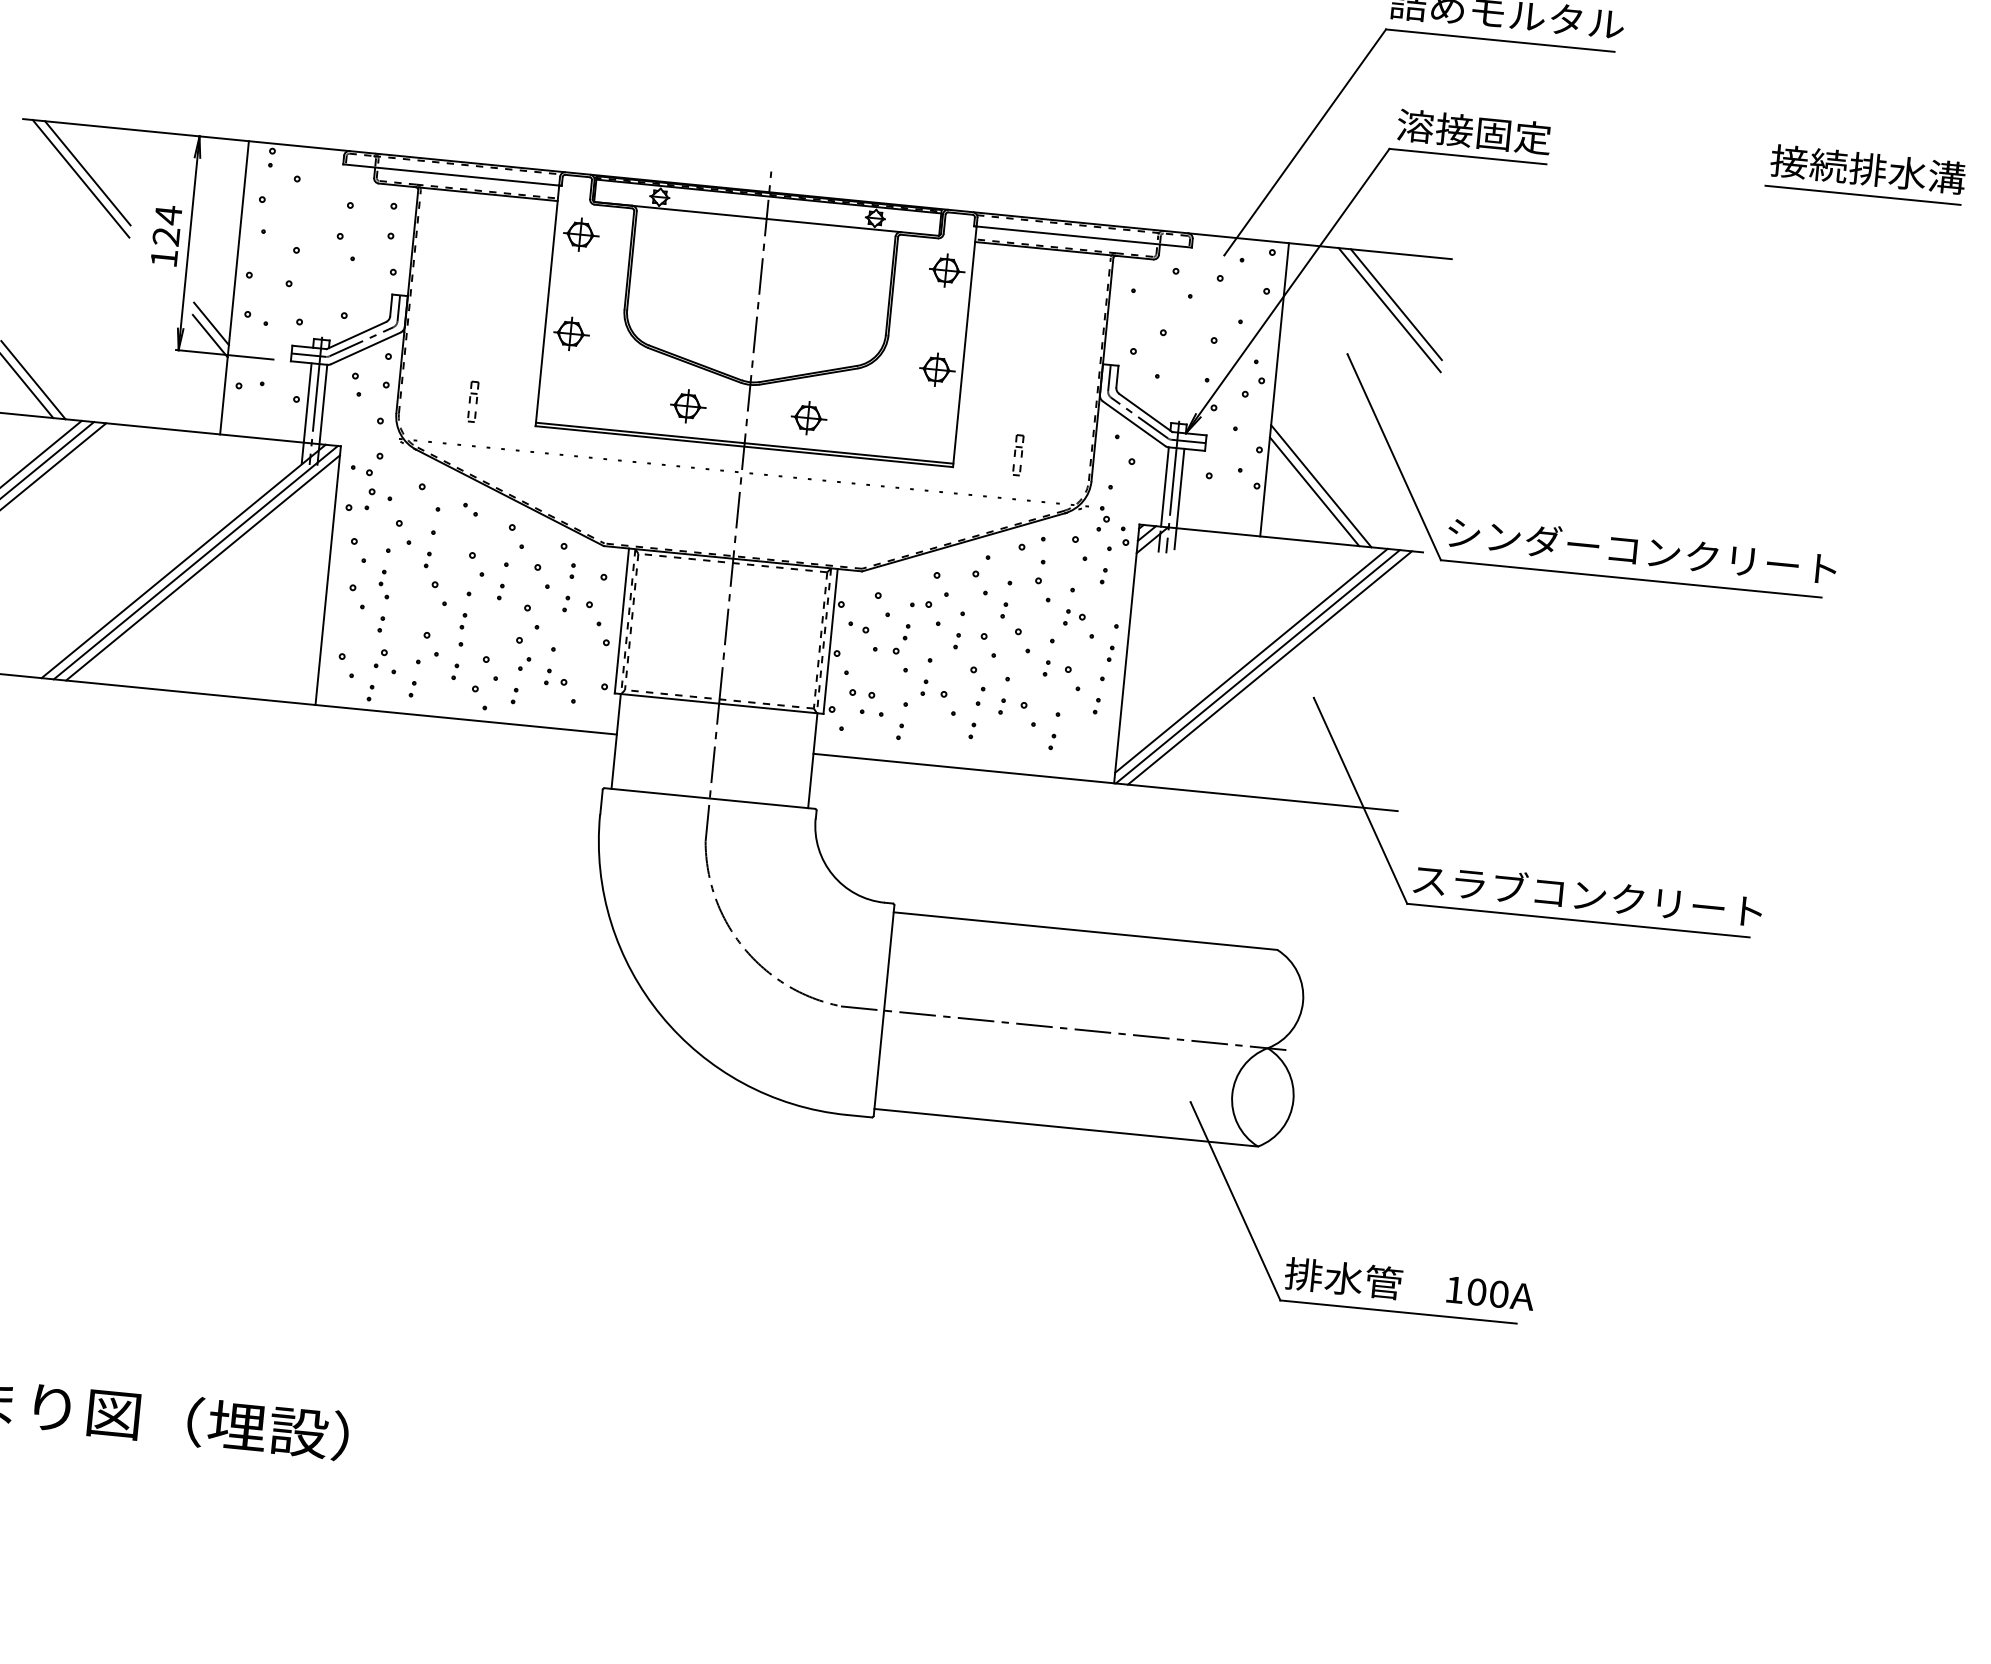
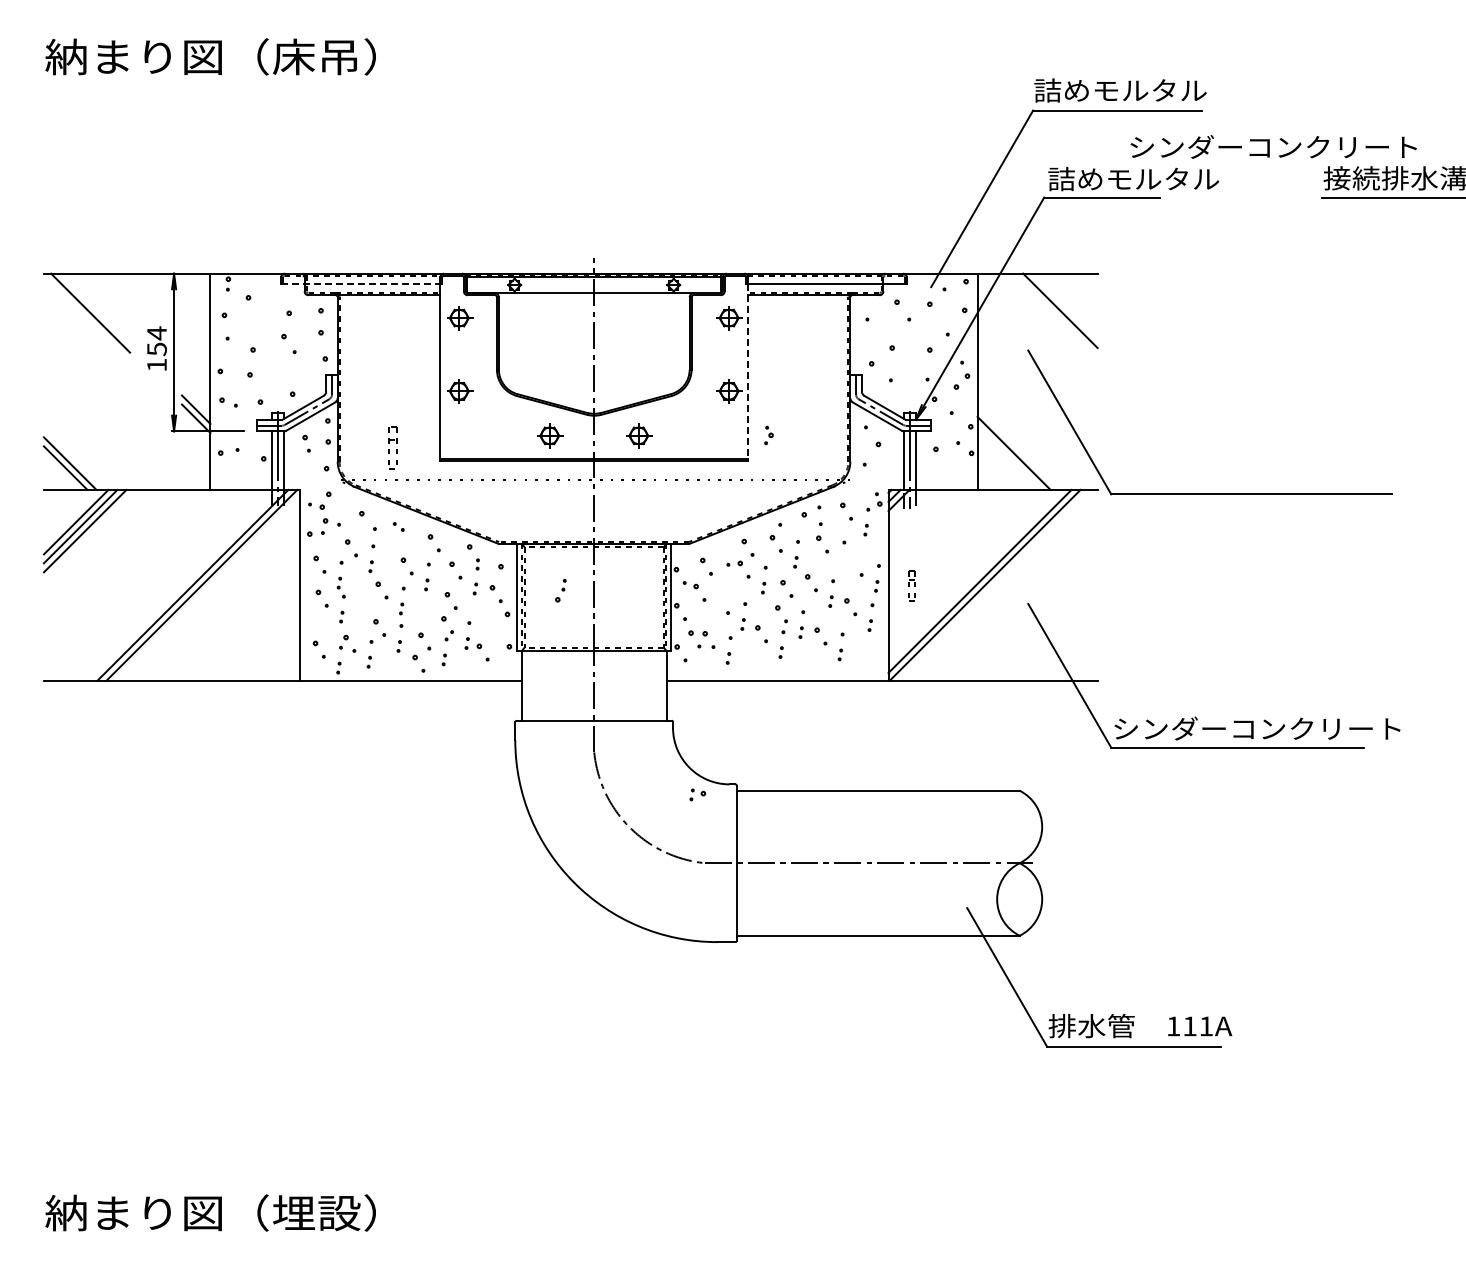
text: (1512, 136) -> (1133, 179), 溶接固定 -> 詰めモルタル
line: (88, 173) -> (95, 308), removed
line: (450, 174) -> (360, 283), solid -> dashed
text: (165, 236) -> (156, 349), 124 -> 154
line: (1389, 308) -> (1055, 314), removed
line: (965, 346) -> (748, 372), solid -> dashed
part: (472, 401) -> (392, 447), size x1.4
part: (1017, 454) -> (911, 585), moved
line: (1321, 485) -> (1018, 448), removed
part: (1103, 519) -> (768, 435), moved
text: (1642, 550) -> (1273, 146), moved
line: (202, 567) -> (207, 588), removed
part: (1074, 617) -> (697, 794), moved
part: (901, 638) -> (560, 590), moved
line: (1269, 666) -> (993, 584), removed
text: (1608, 897) -> (1257, 728), スラブコンクリート -> シンダーコンクリート
text: (1488, 1293) -> (1198, 1026), 100A -> 111A

